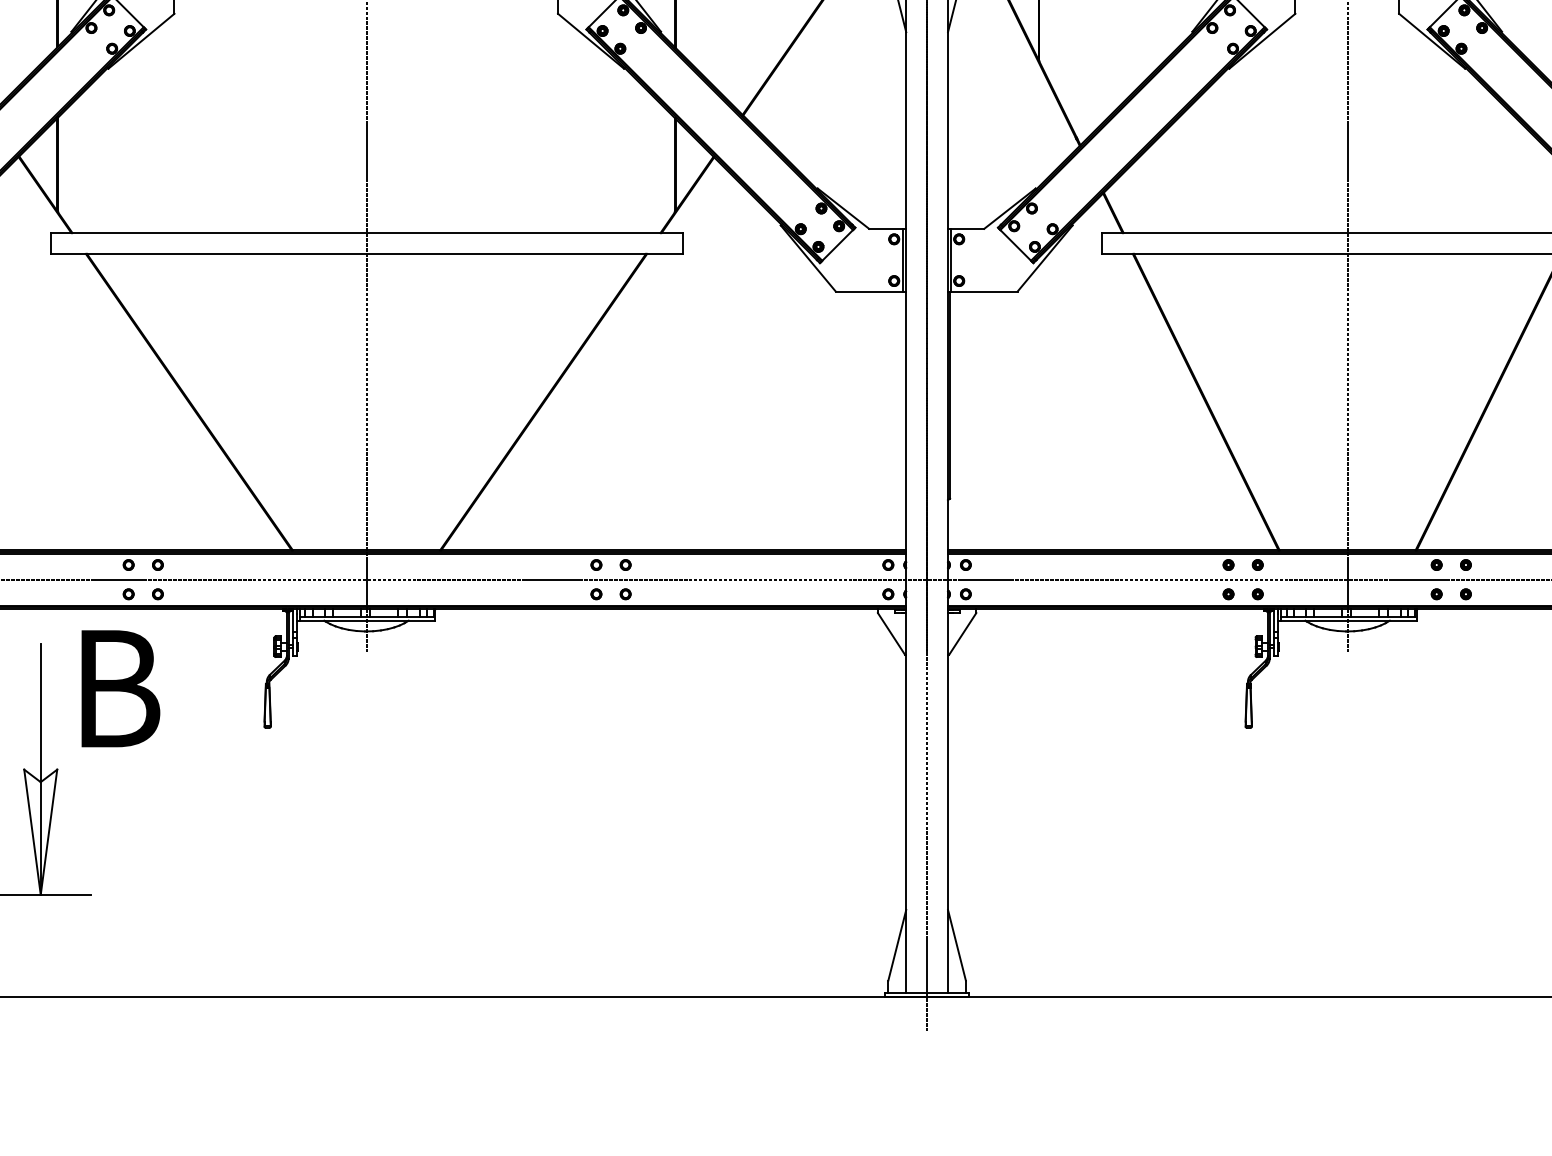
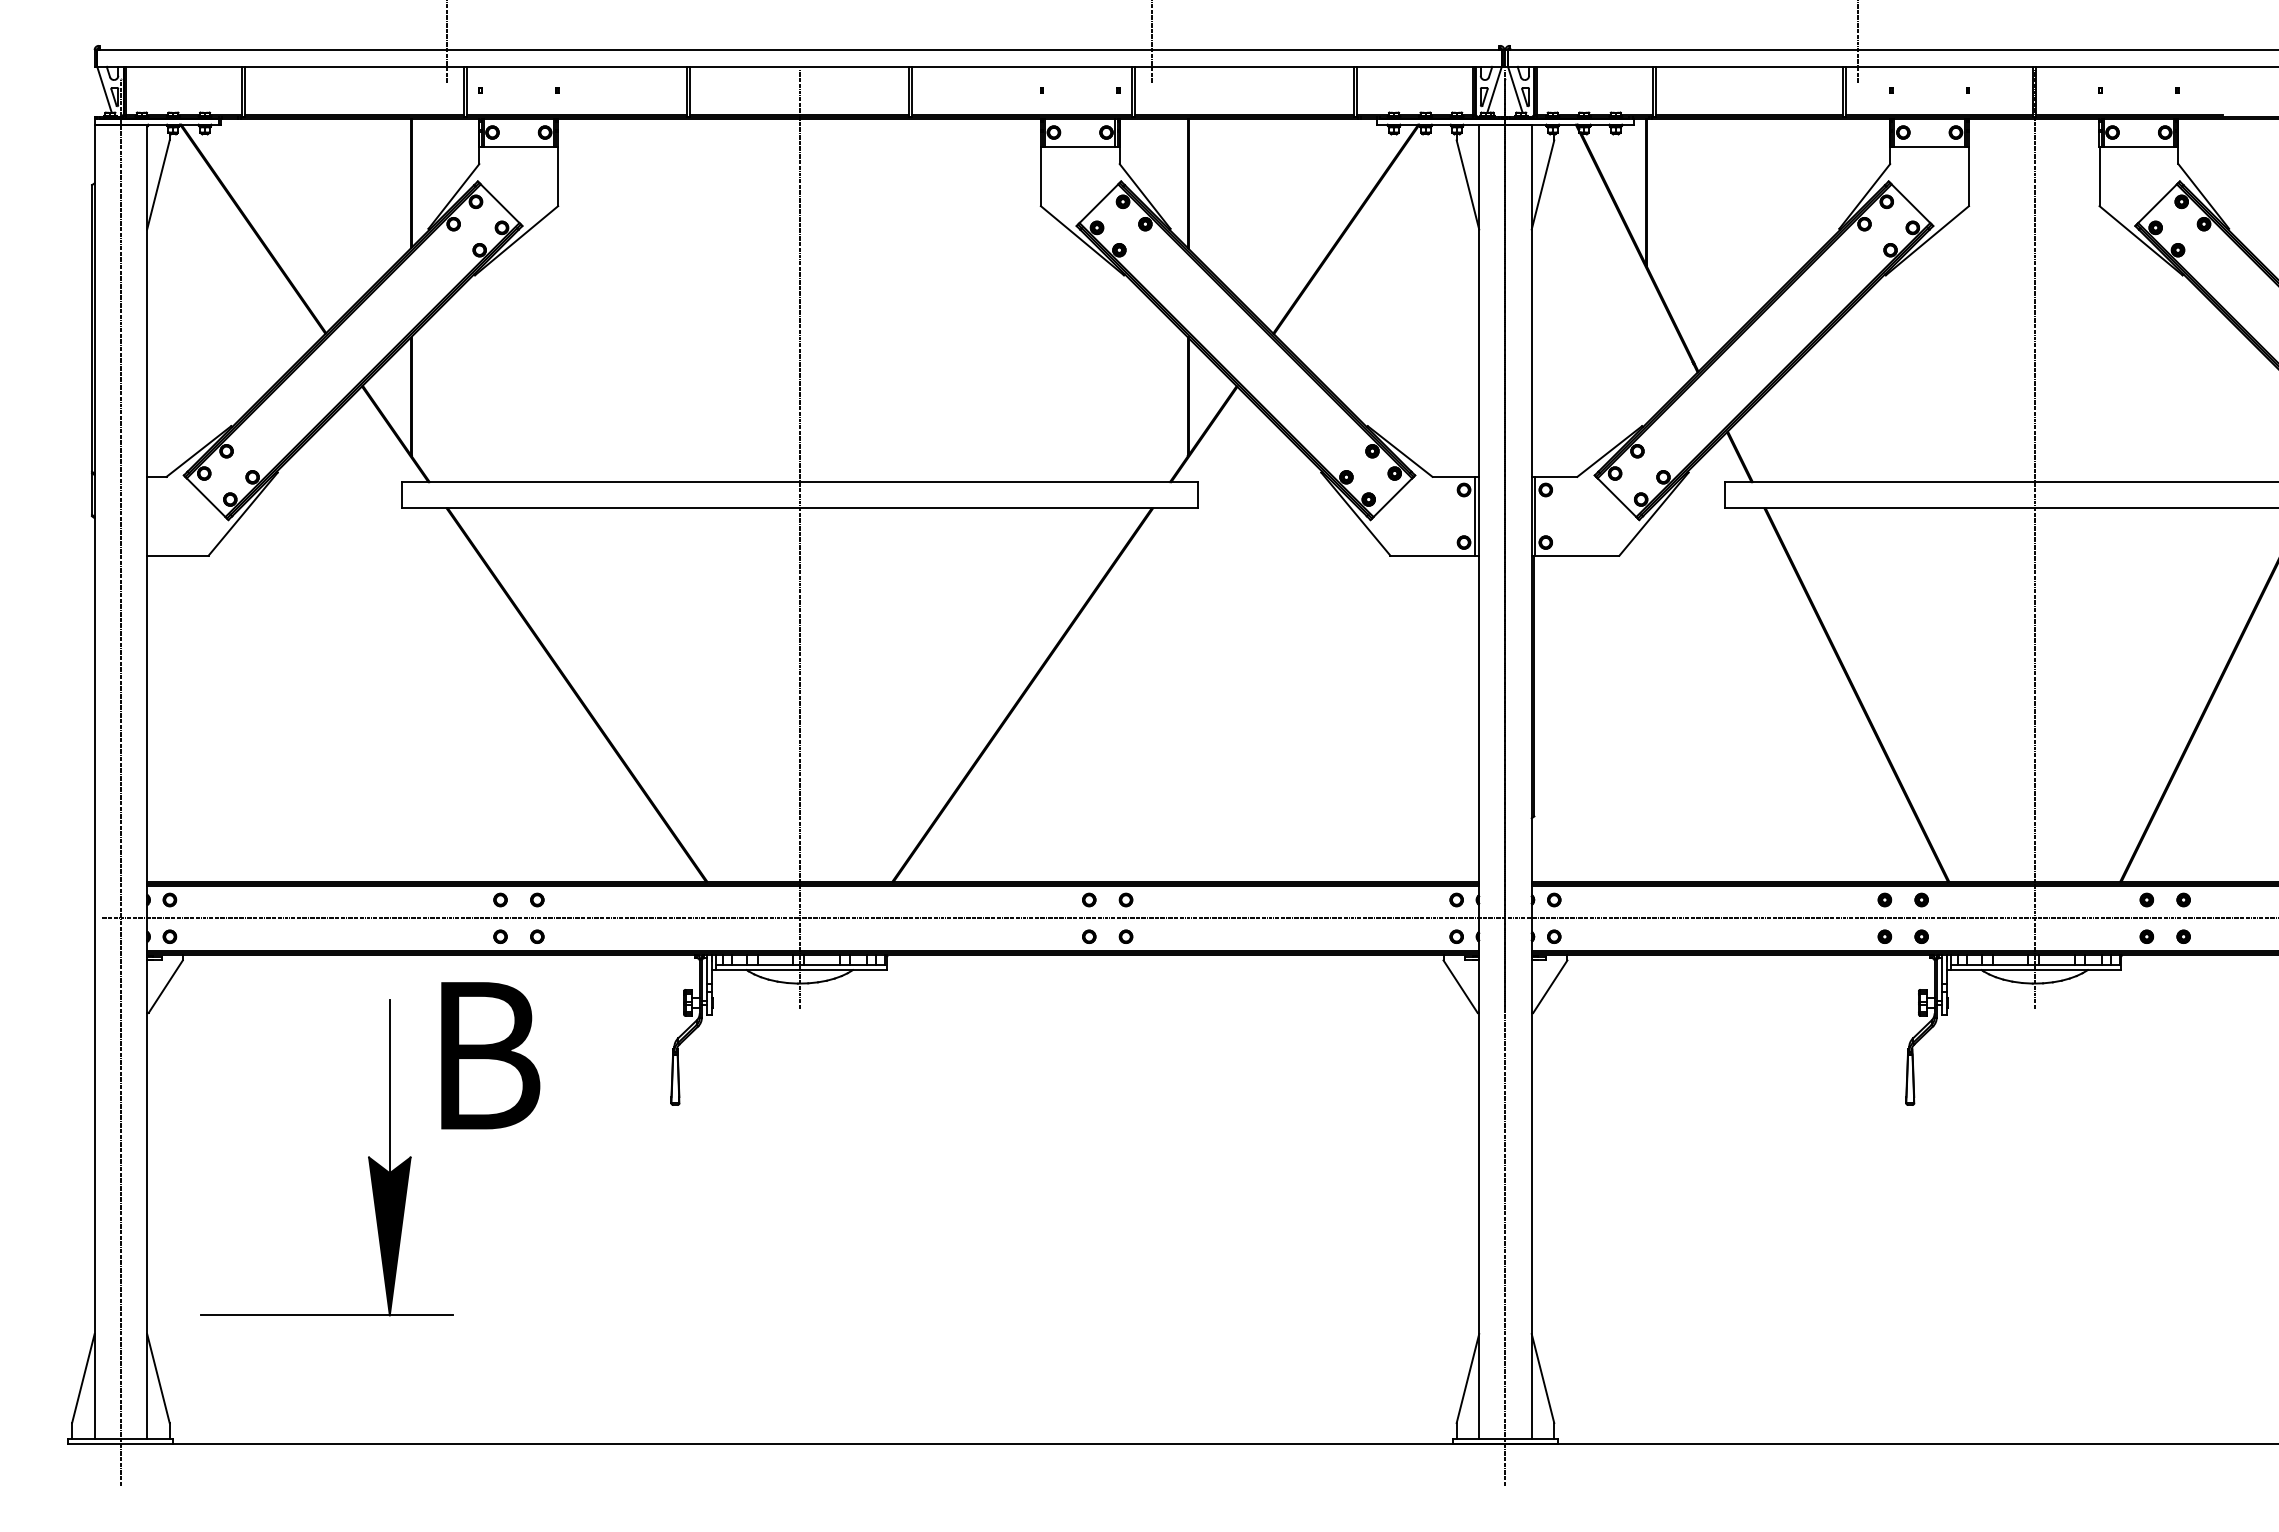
fill: (40, 832) -> (389, 1236), added

